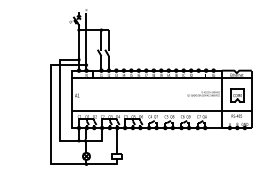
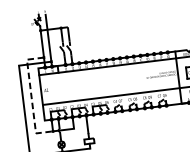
line: (60, 100) -> (31, 96), solid -> dashed

